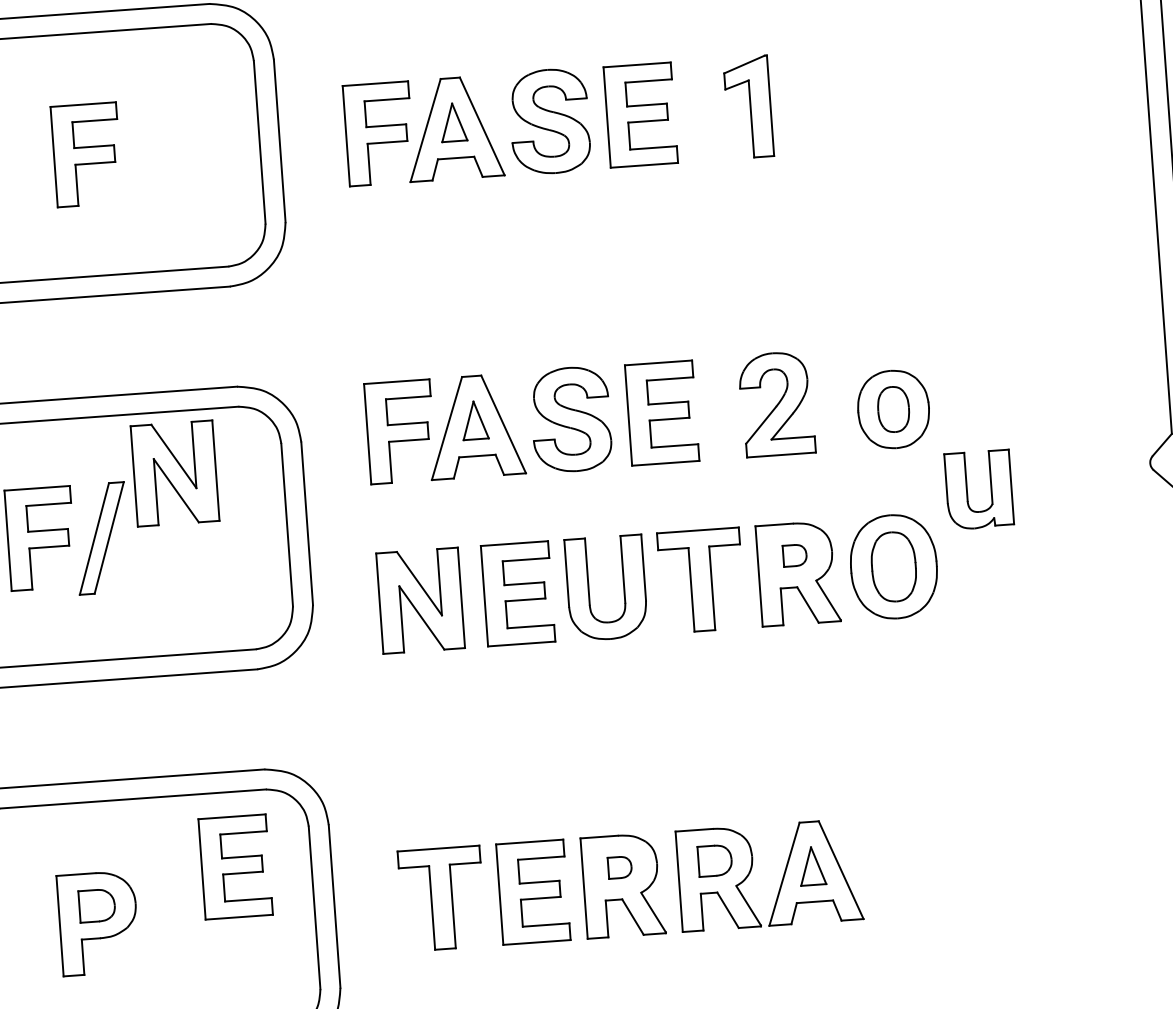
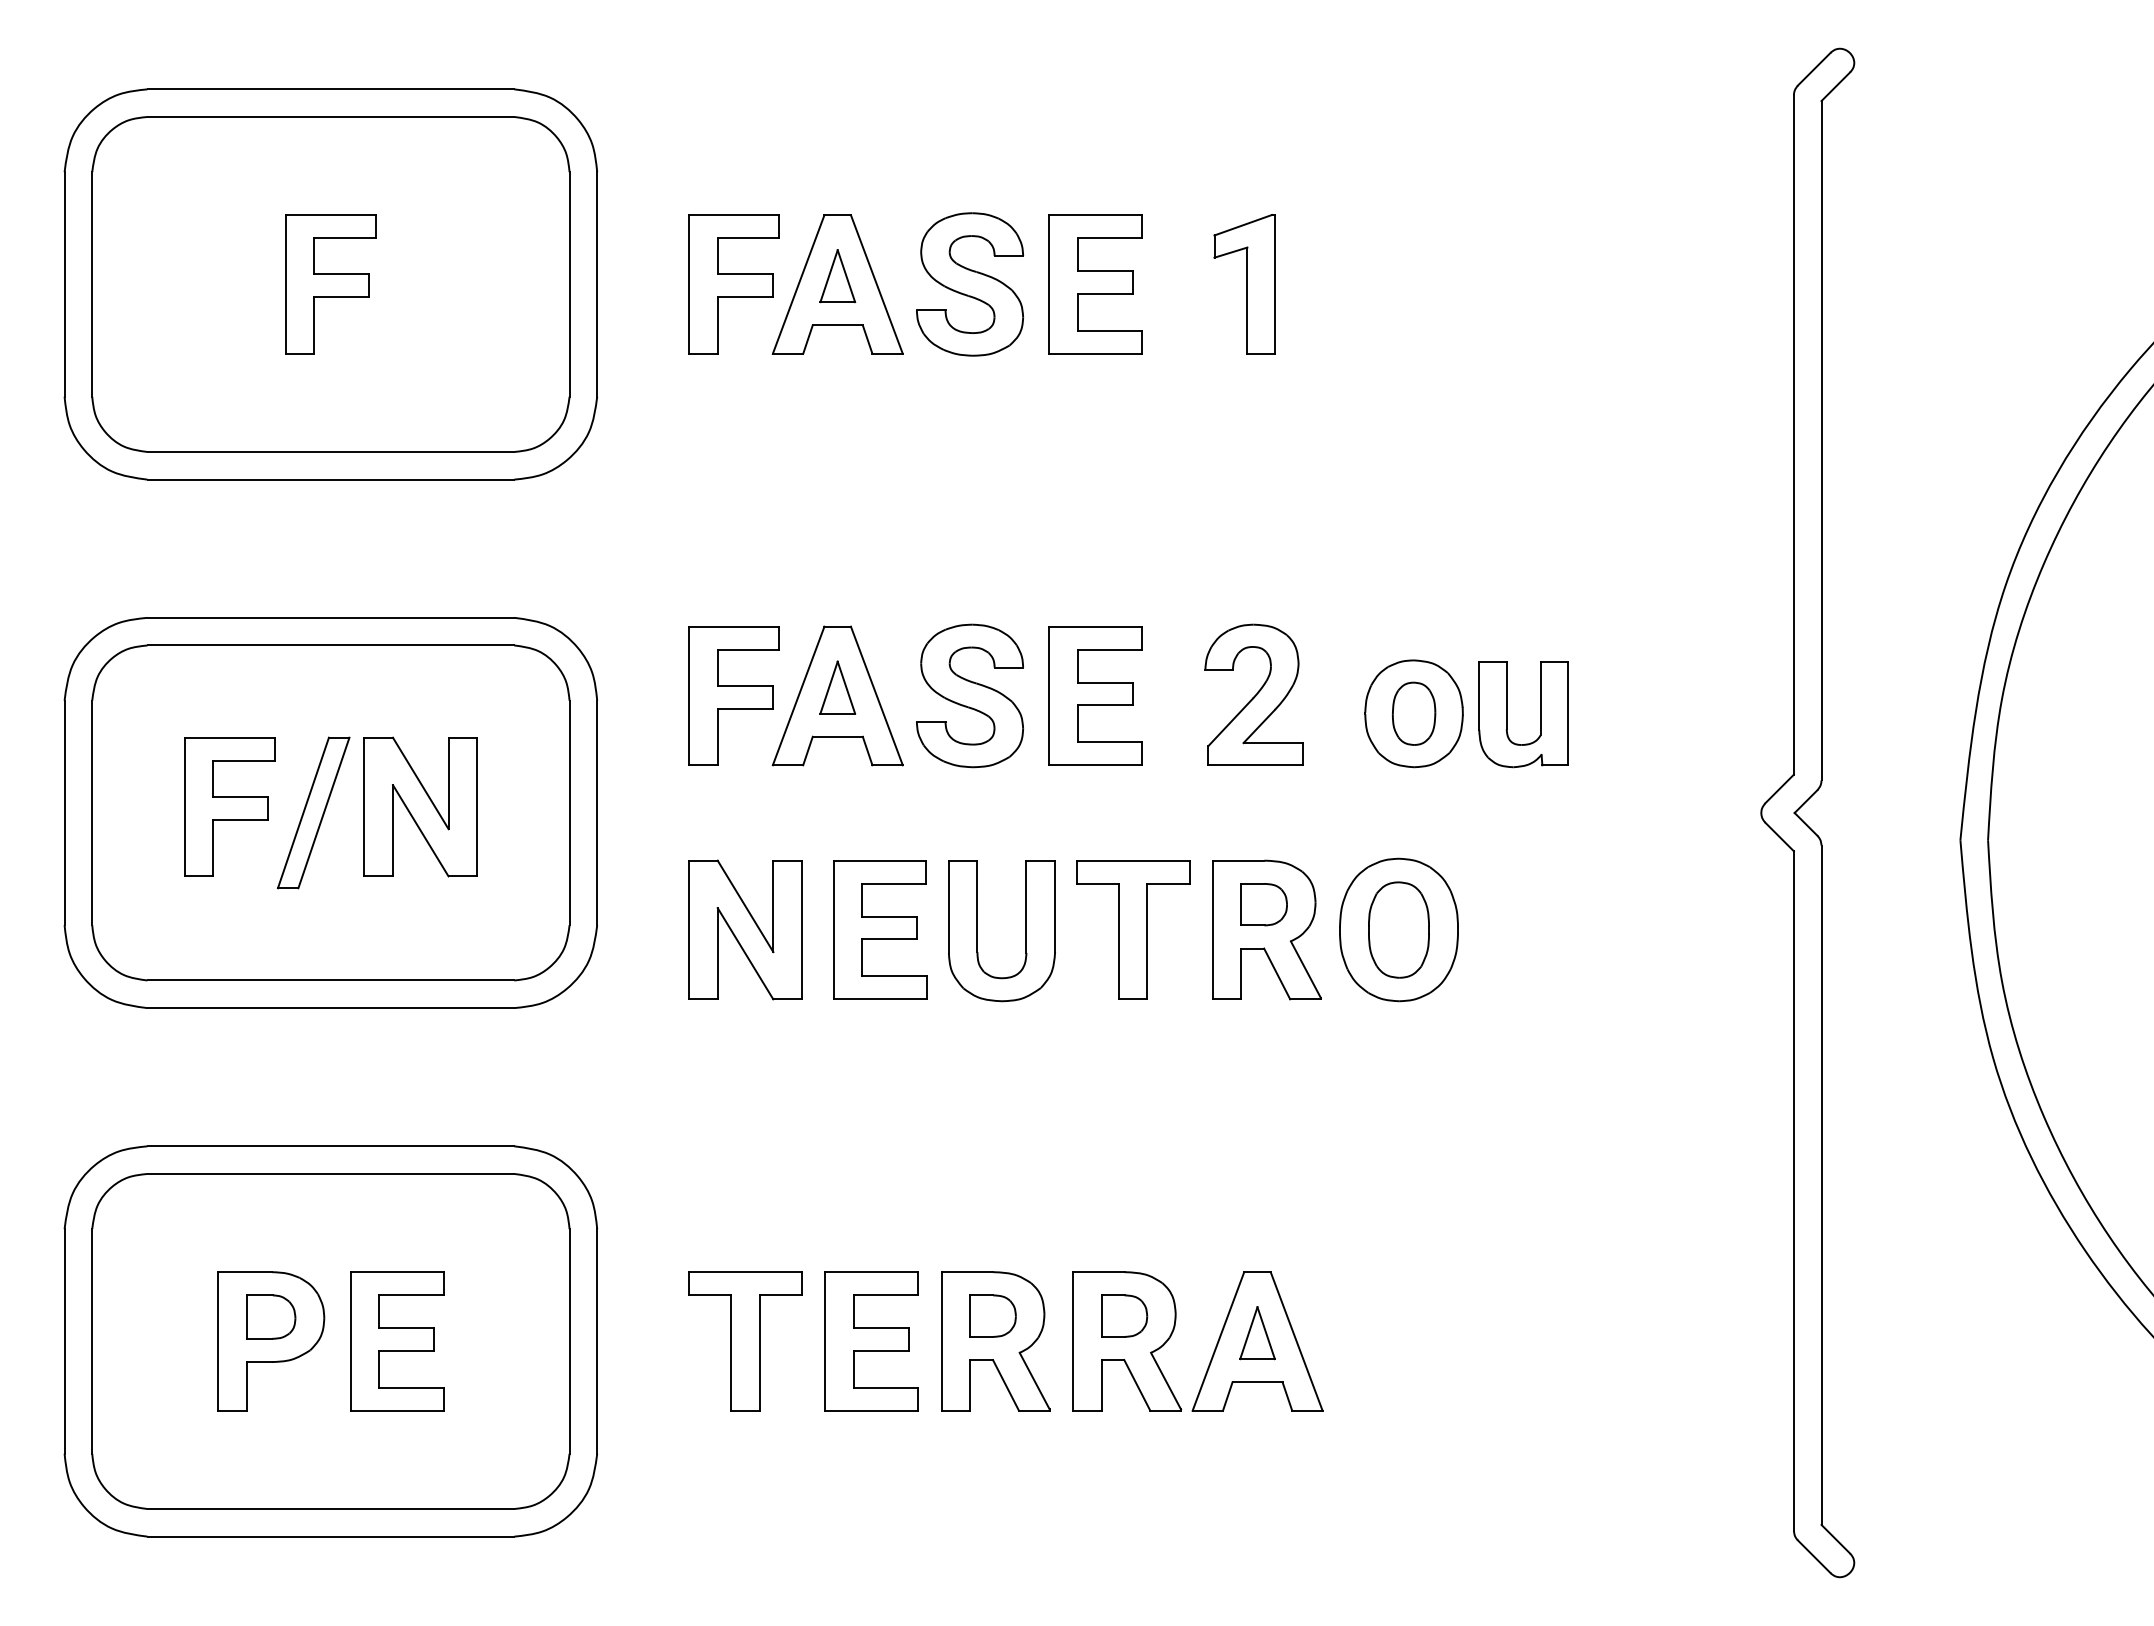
part: (174, 473) -> (420, 806), moved
part: (967, 490) -> (1507, 714), moved
part: (794, 555) -> (1263, 904), size x1.43
part: (235, 867) -> (397, 1341), moved
part: (619, 867) -> (992, 1315), size x1.43

